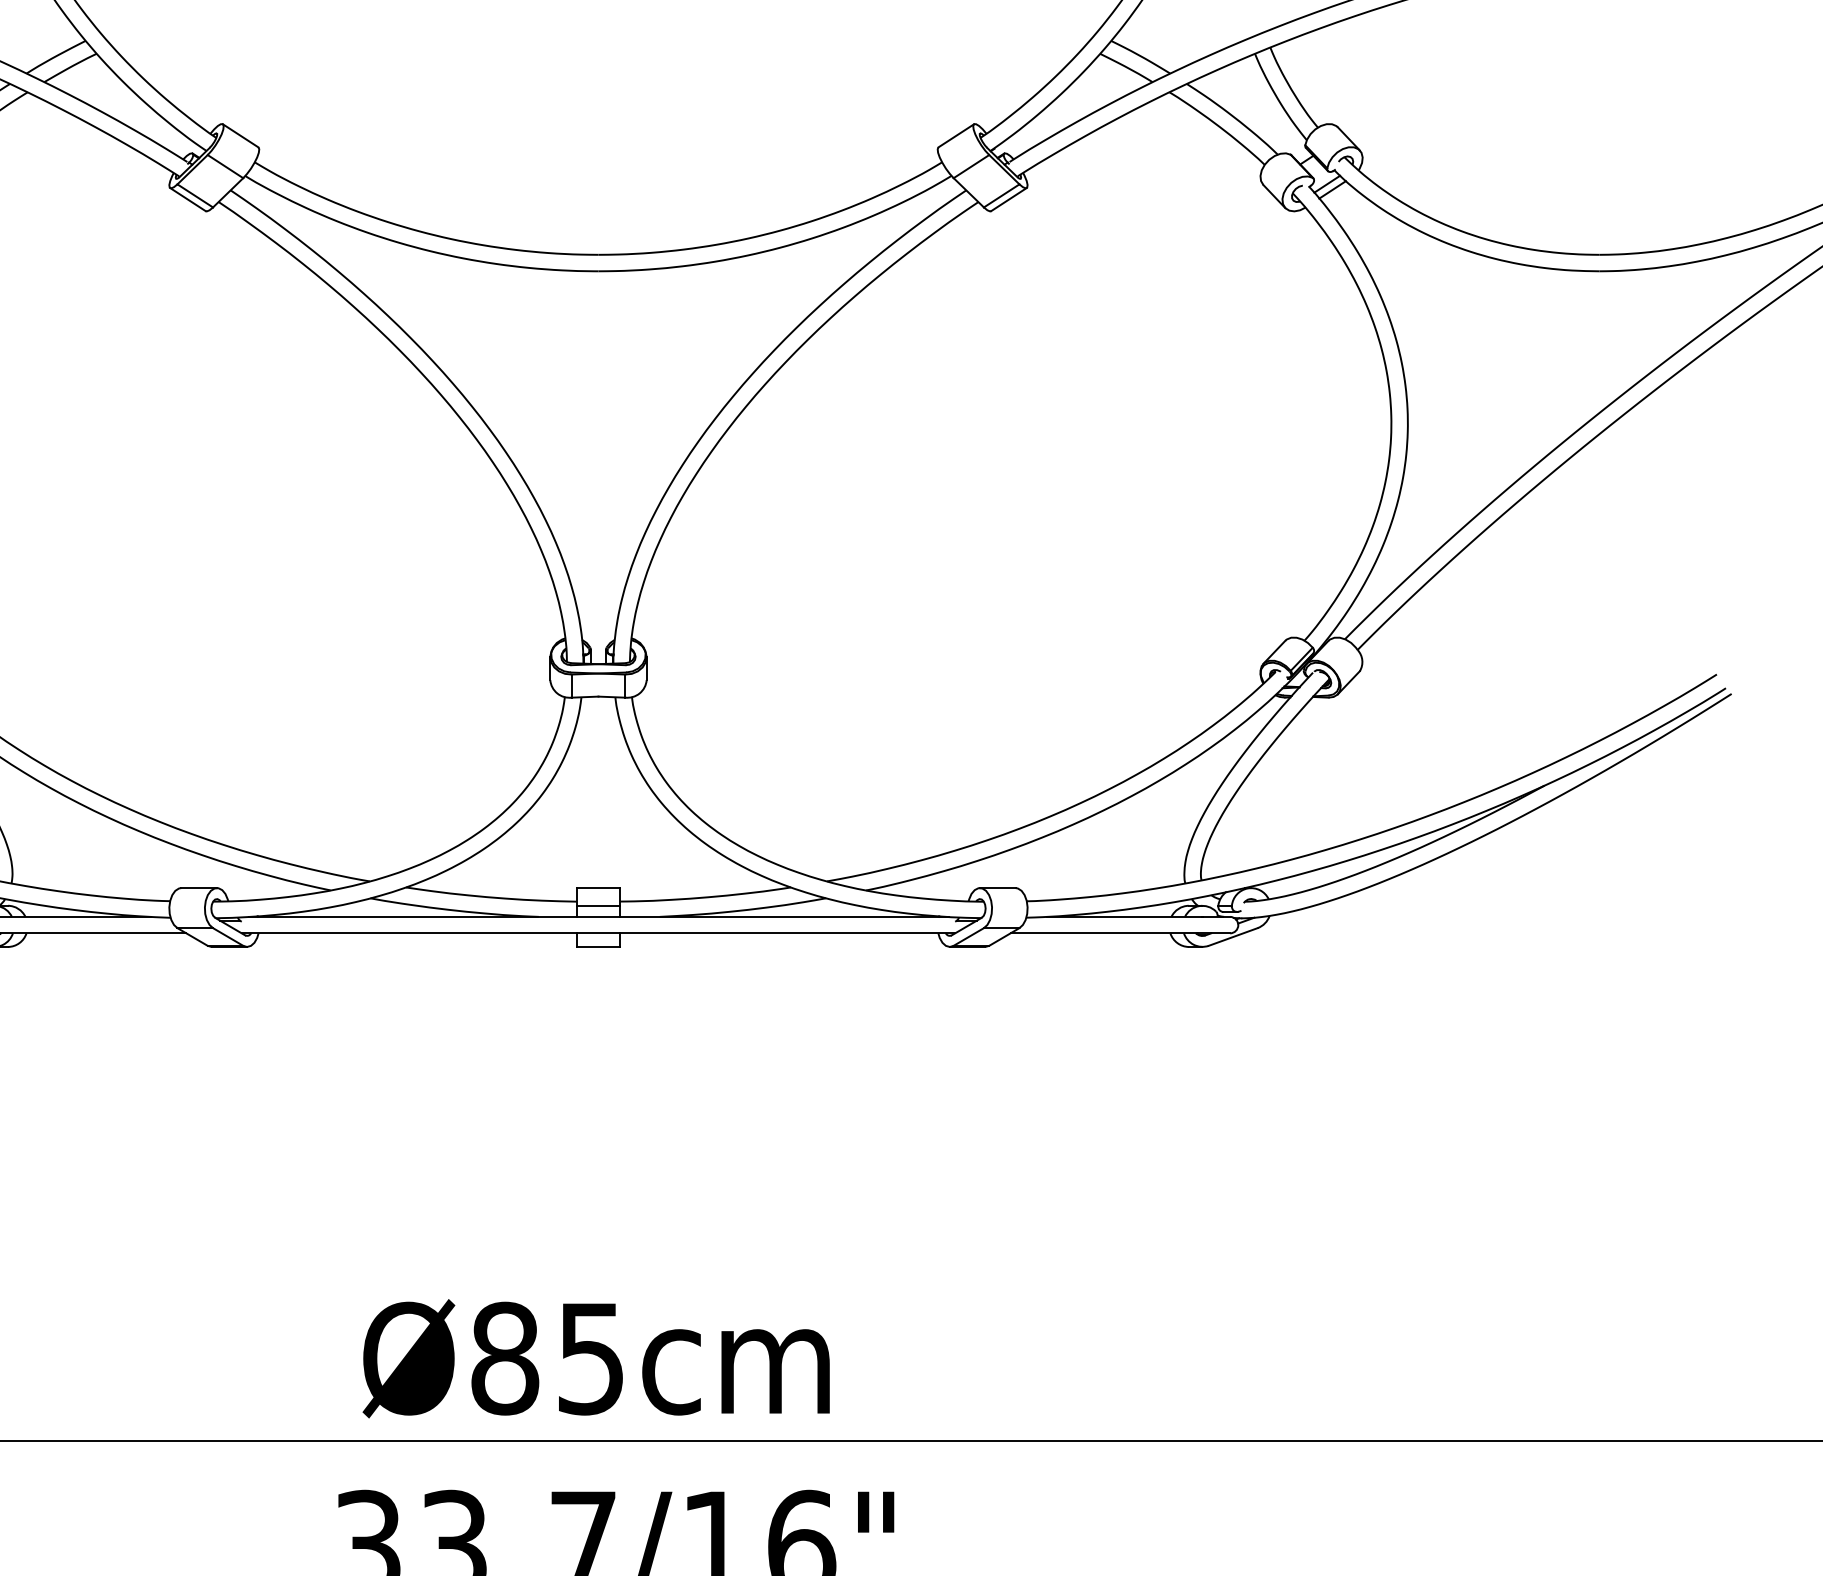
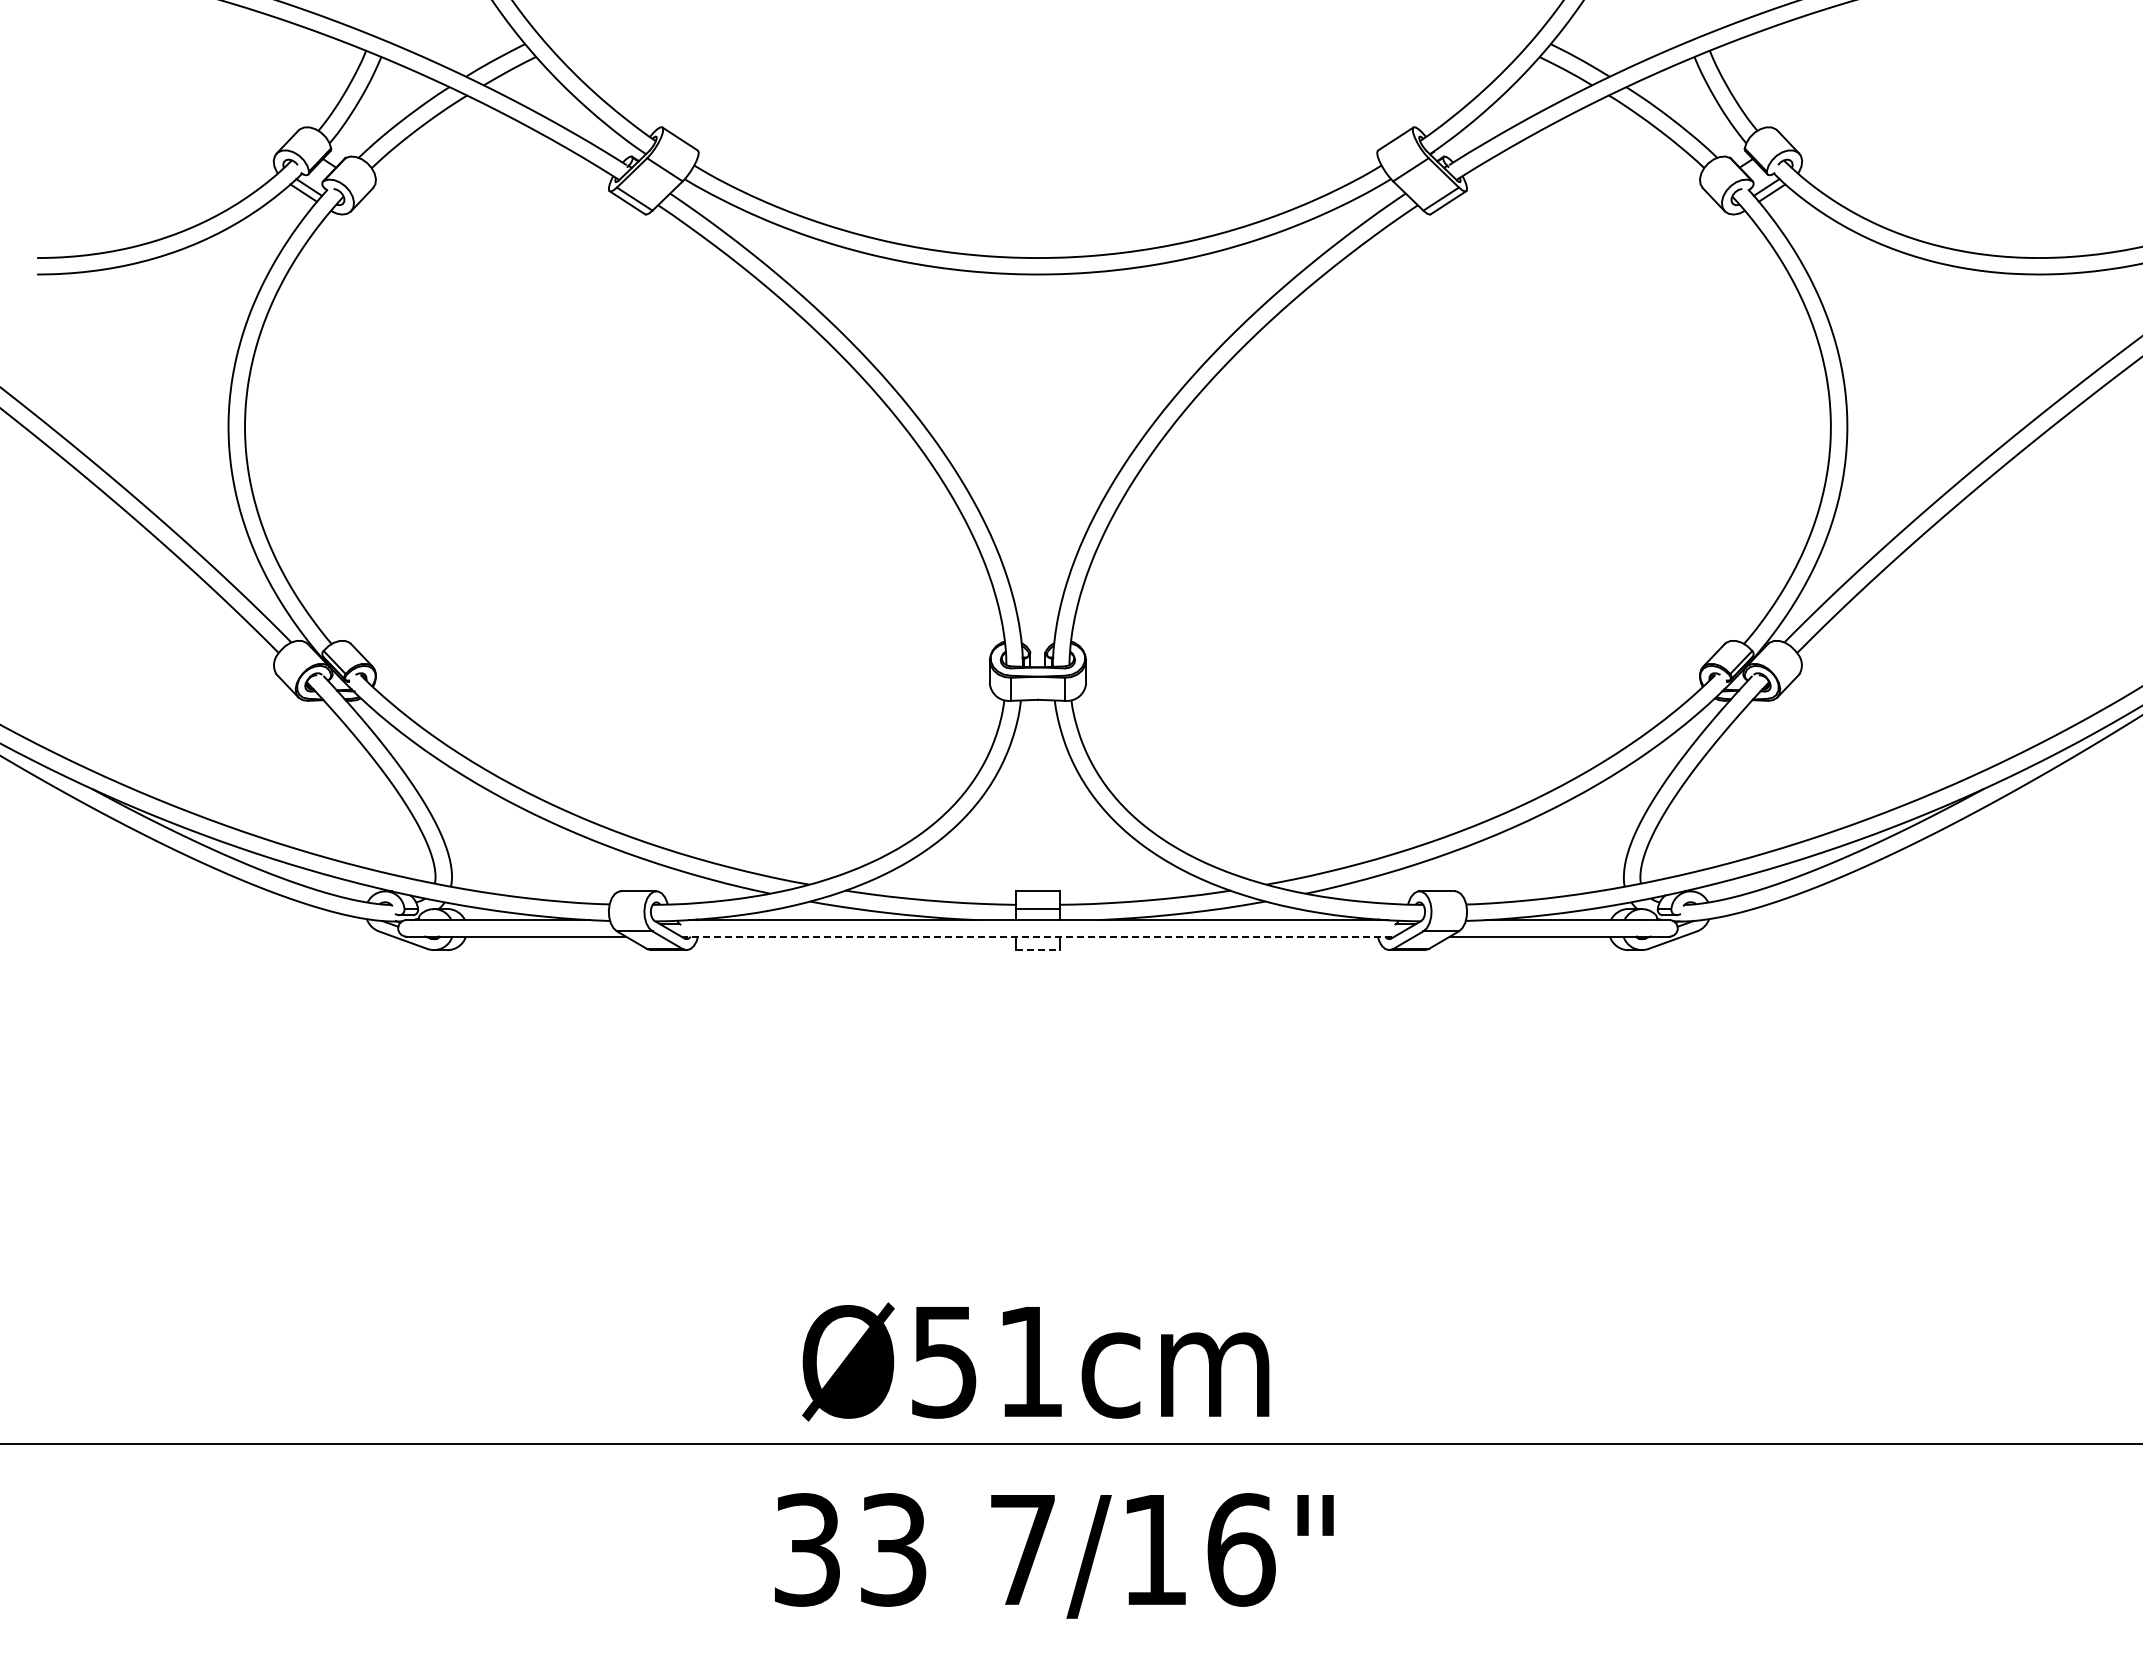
line: (598, 933) -> (1037, 936), solid -> dashed
line: (598, 947) -> (1037, 950), solid -> dashed
text: (547, 1358) -> (986, 1361), Ø85cm -> Ø51cm

